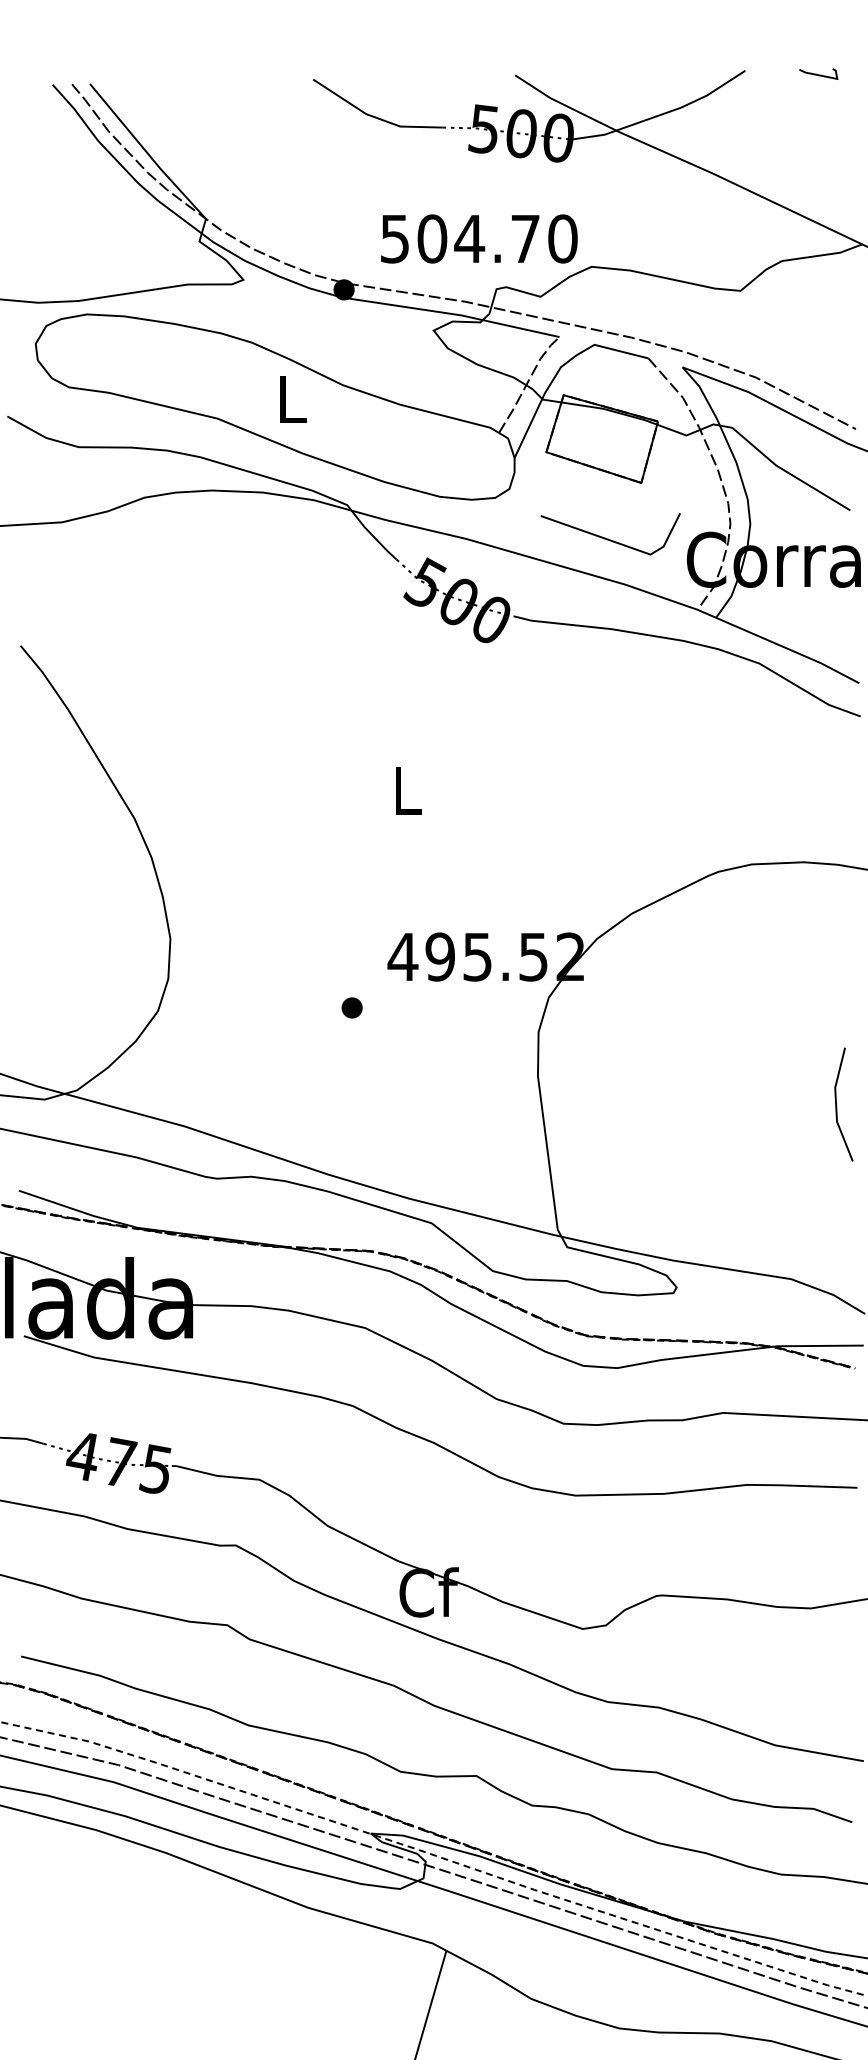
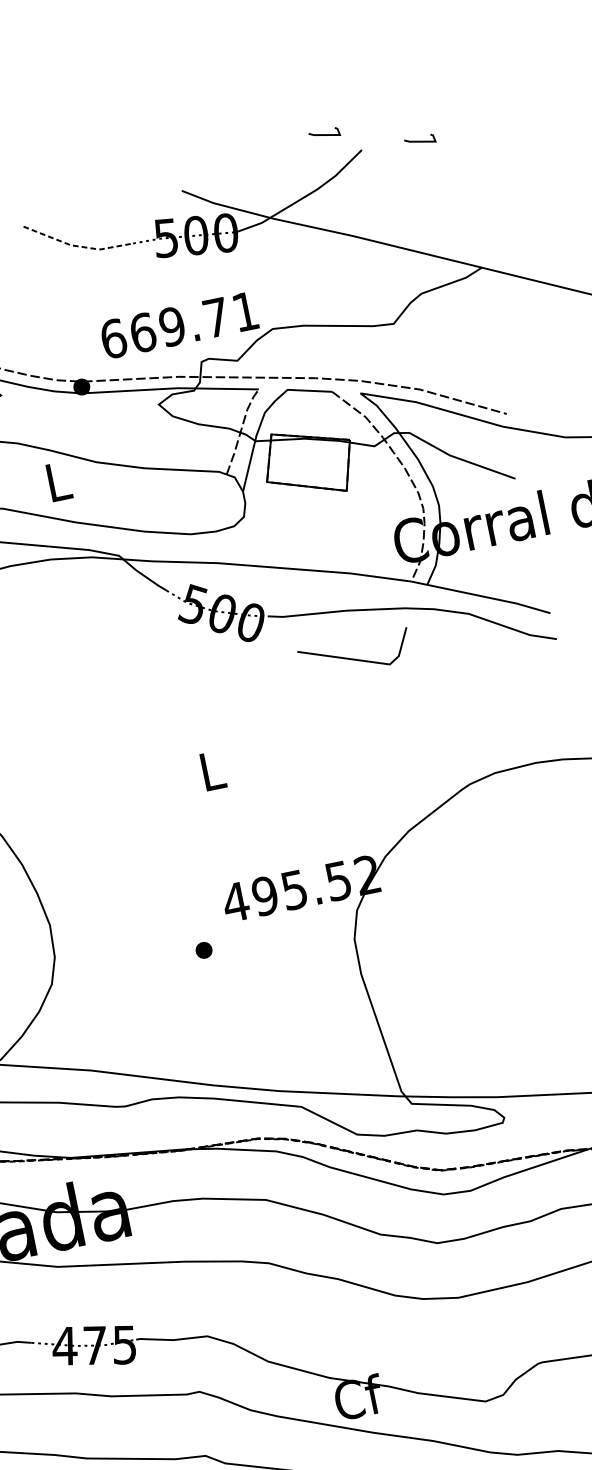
line: (703, 42) -> (324, 134), added
line: (373, 116) -> (76, 245), solid -> dashed
text: (478, 238) -> (179, 324), 504.70 -> 669.71
line: (608, 538) -> (354, 658), moved

